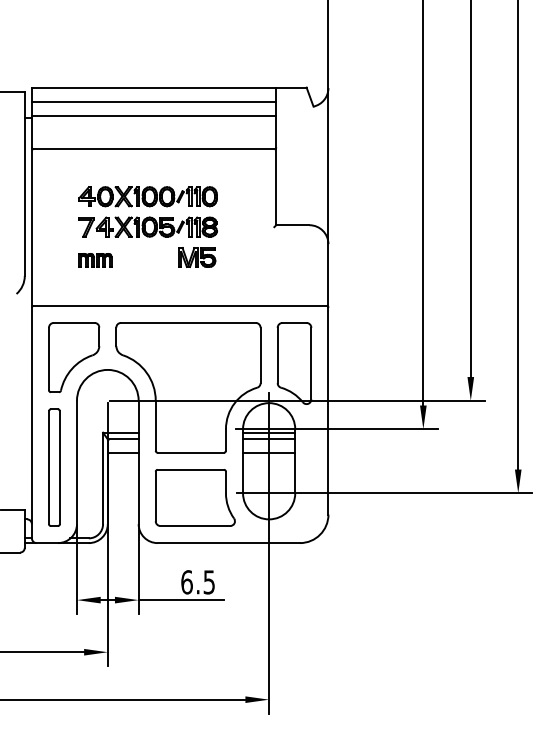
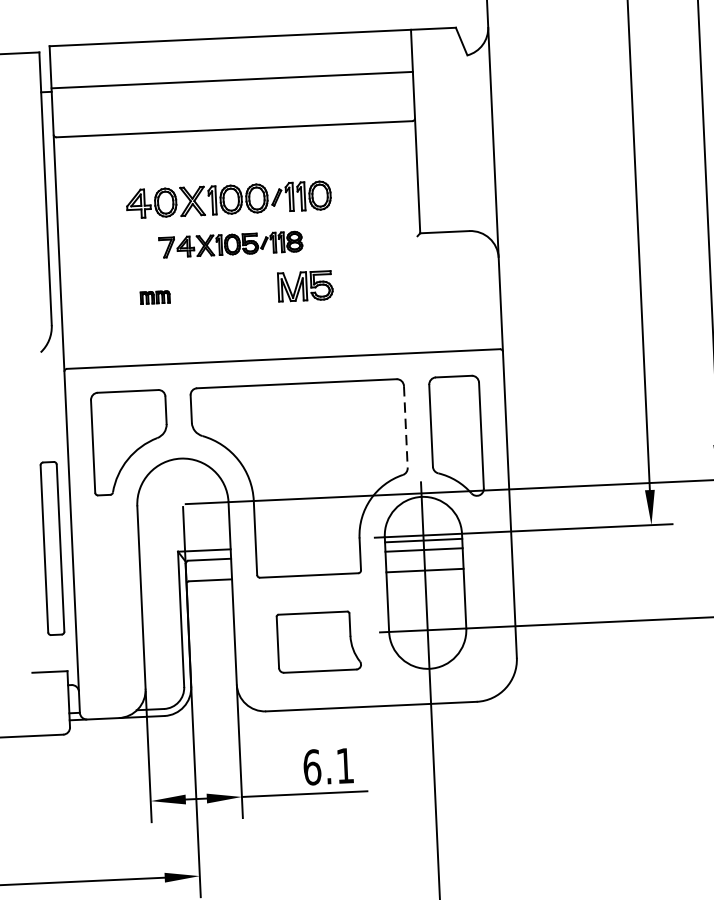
line: (153, 101) -> (230, 58), removed
part: (147, 226) -> (229, 243), size x0.7
part: (95, 260) -> (155, 297), size x0.6
line: (260, 355) -> (405, 427), solid -> dashed
part: (54, 467) -> (52, 548), moved
part: (195, 497) -> (319, 641), size x0.7
text: (208, 582) -> (344, 766), 6.5 -> 6.1

